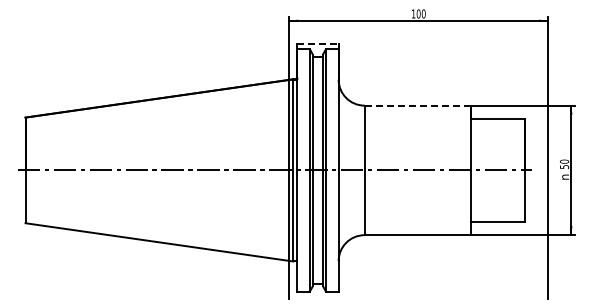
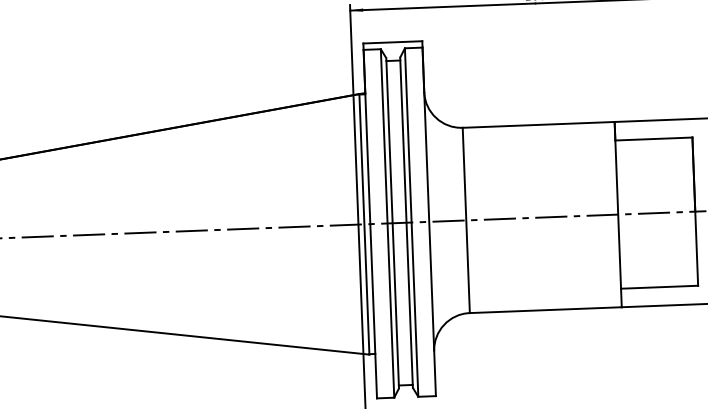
line: (318, 44) -> (393, 42), dashed -> solid
line: (417, 105) -> (538, 124), dashed -> solid

